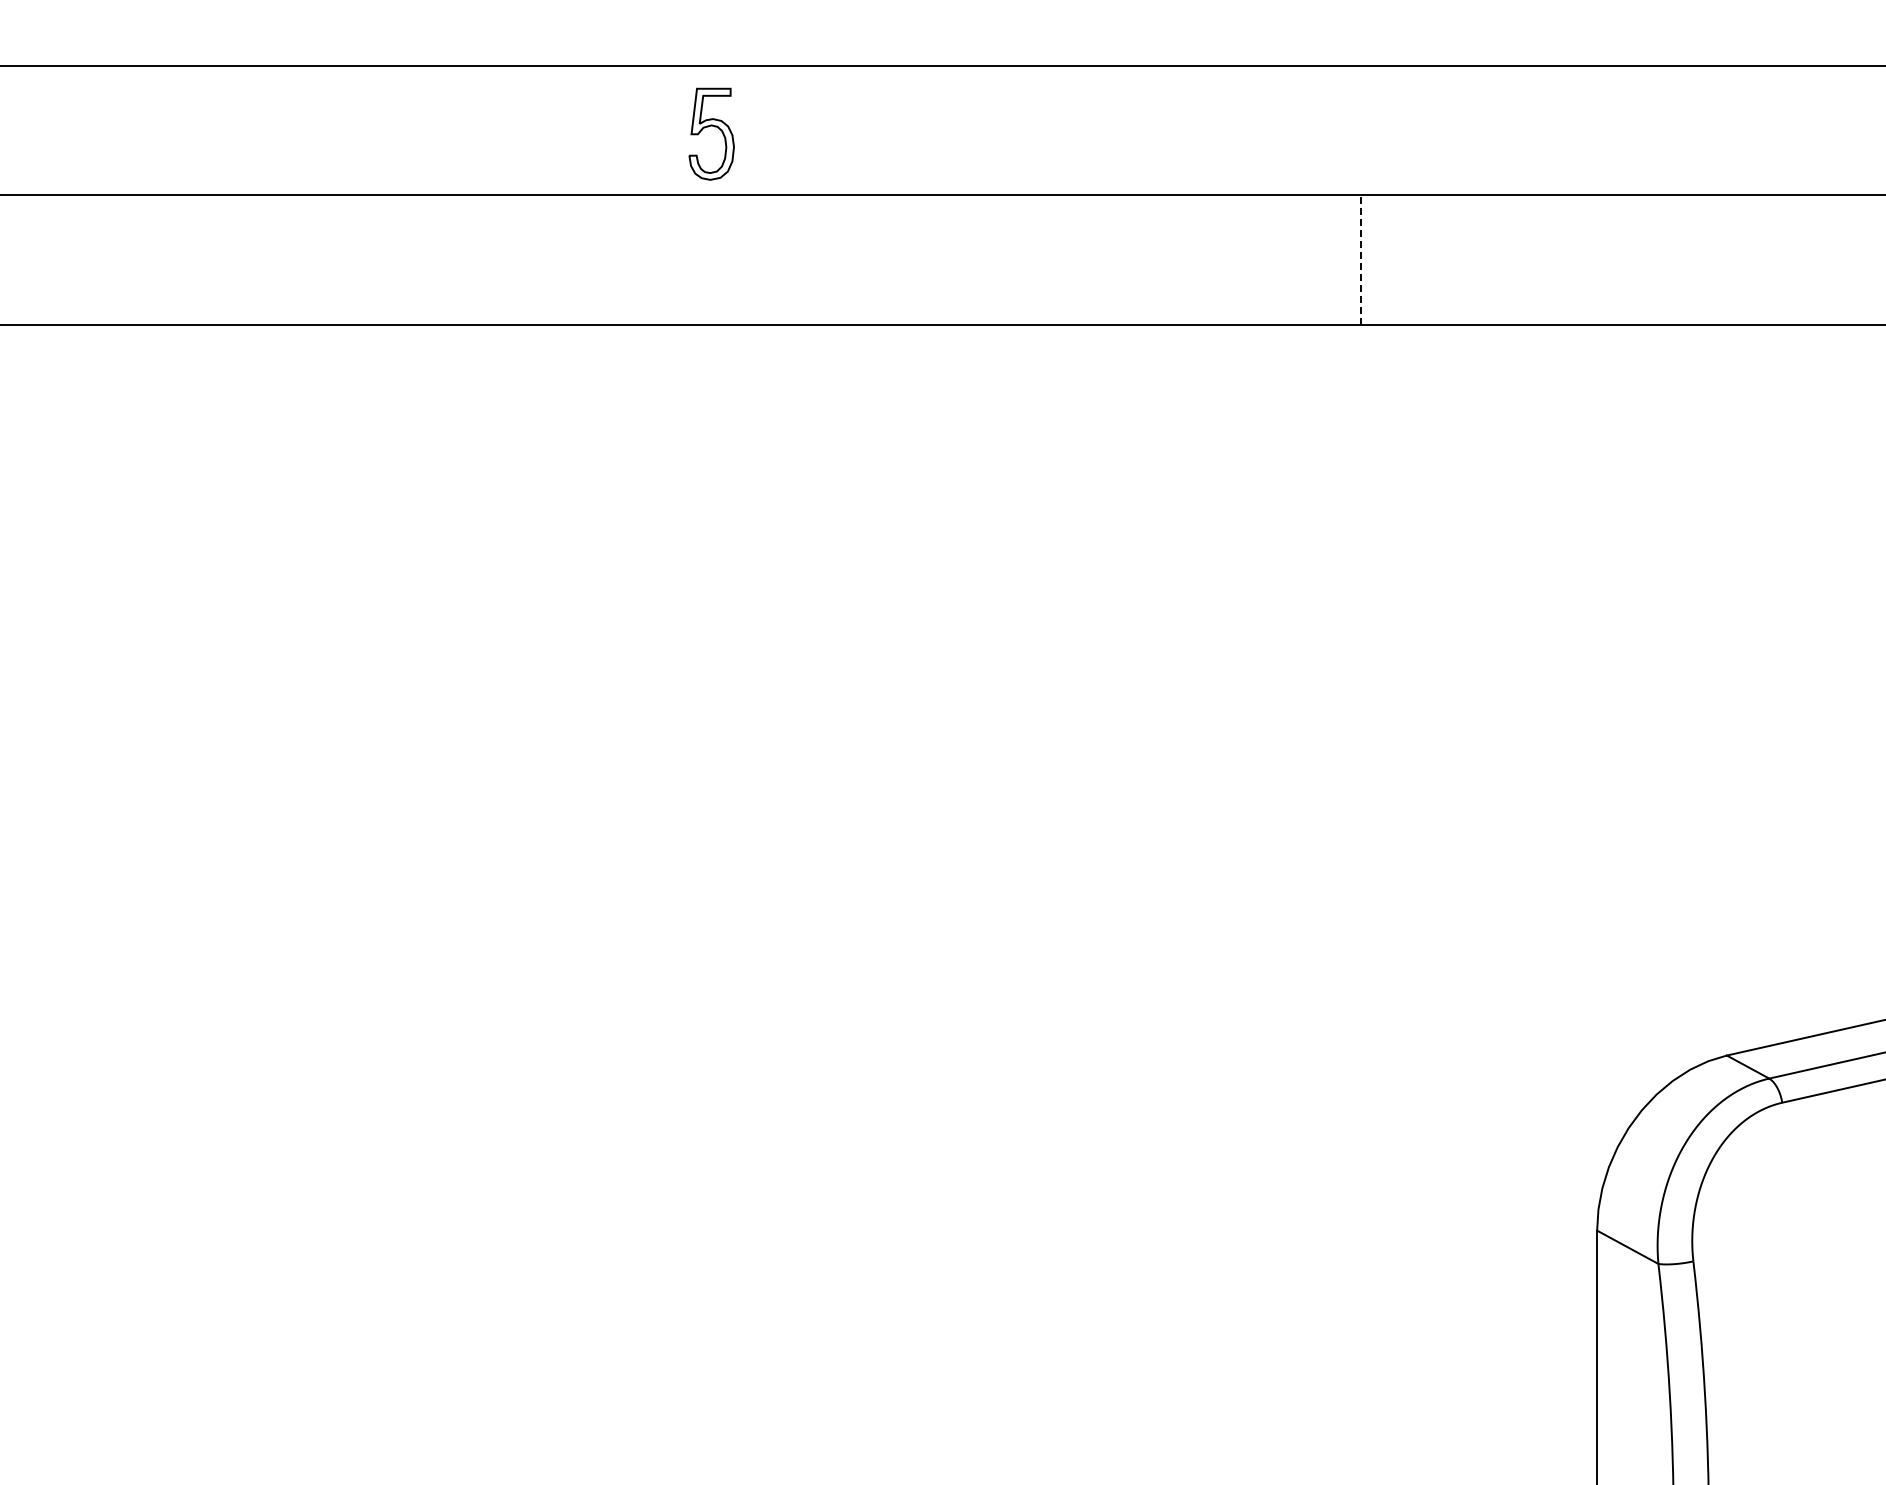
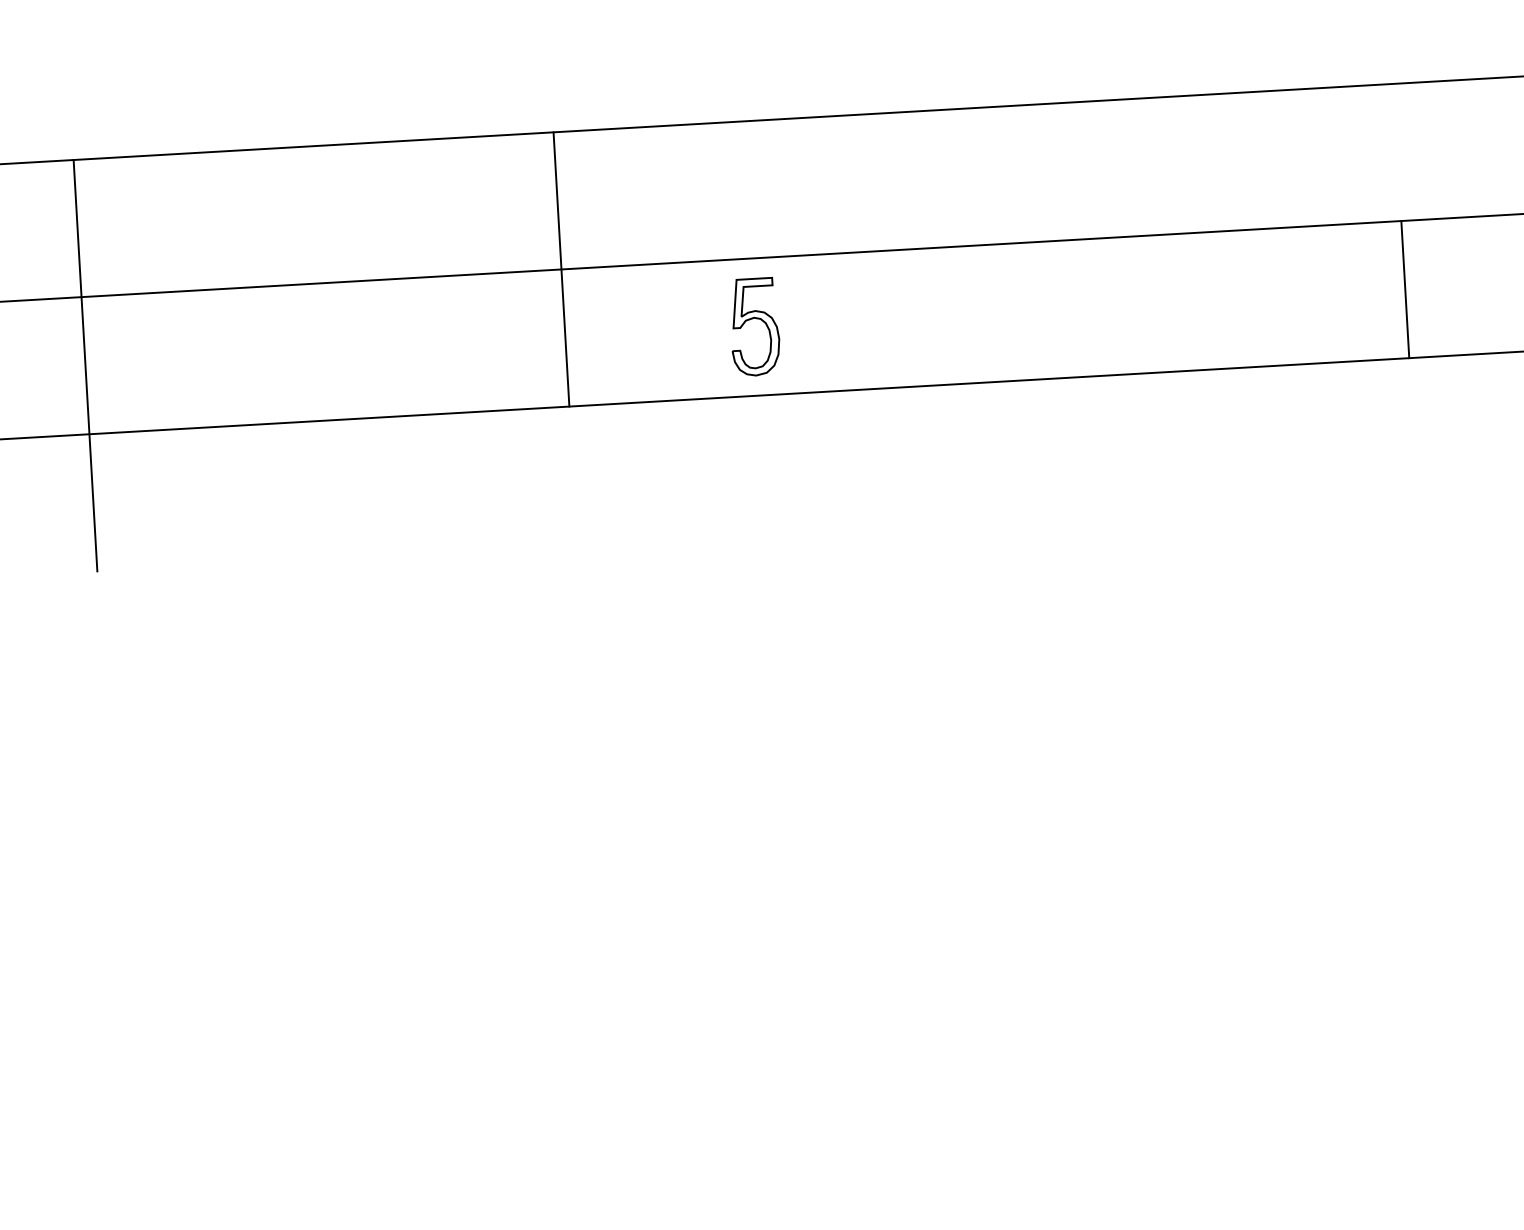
part: (708, 127) -> (751, 320), moved
line: (567, 194) -> (561, 268), added
line: (114, 259) -> (85, 364), added
line: (1361, 260) -> (1405, 289), dashed -> solid

